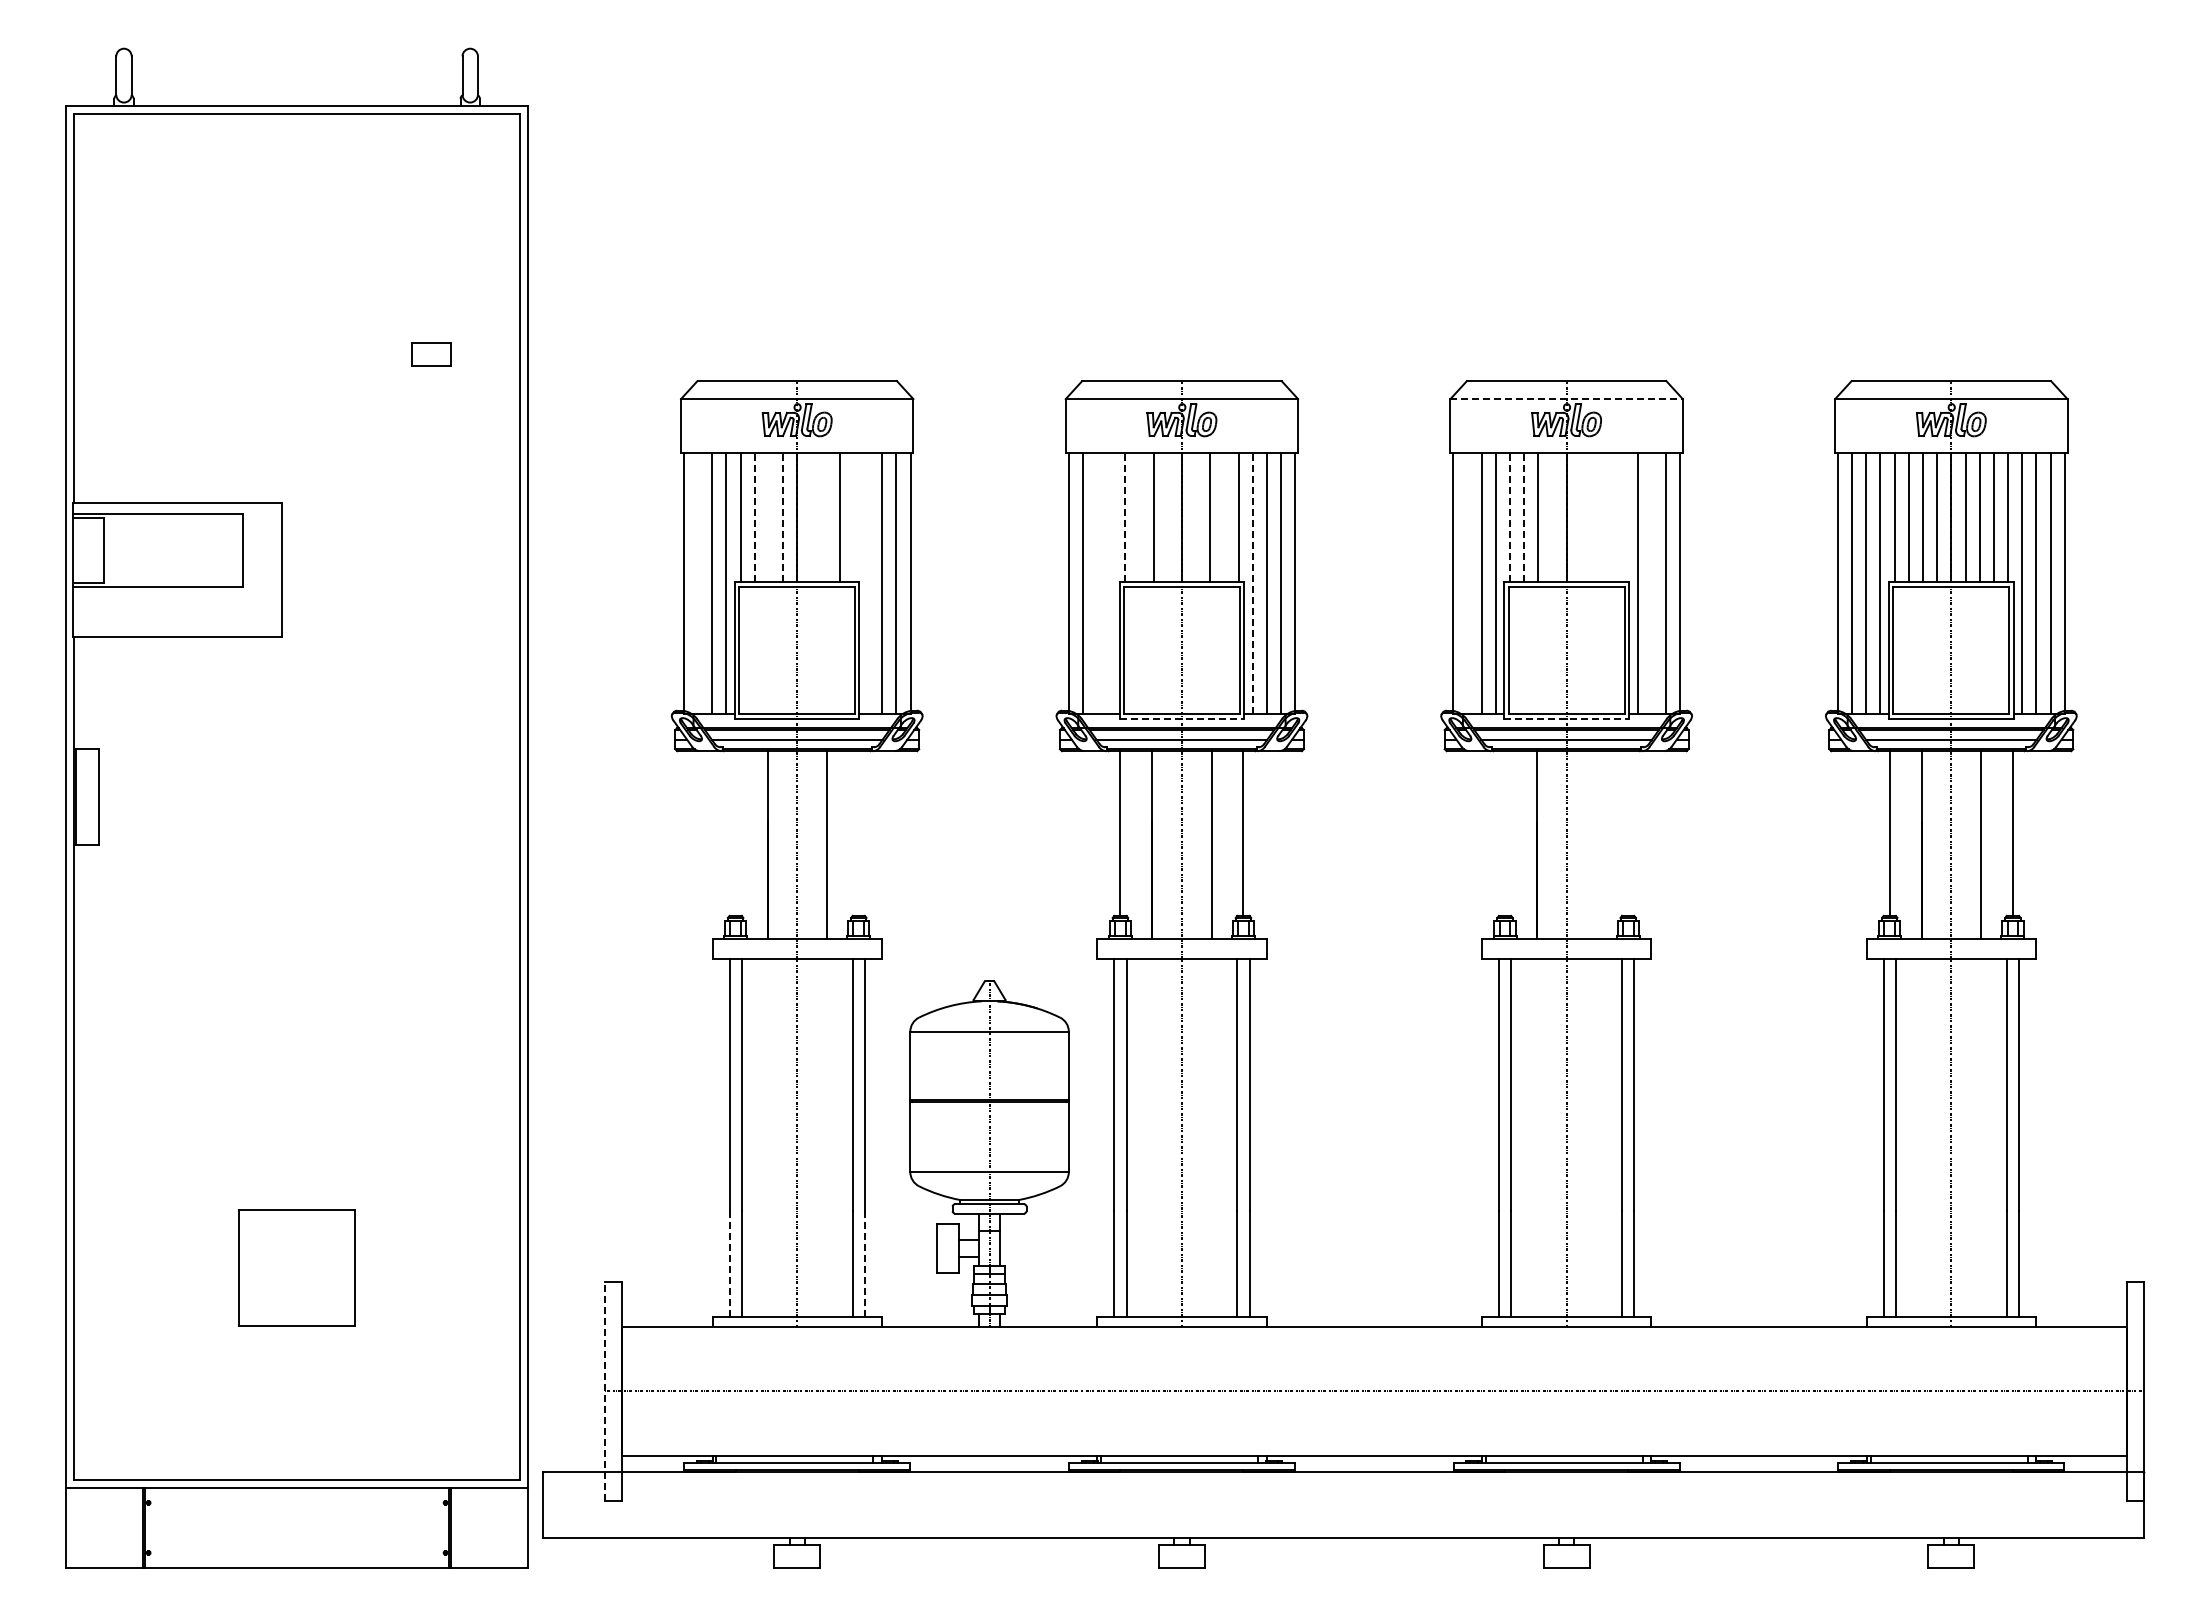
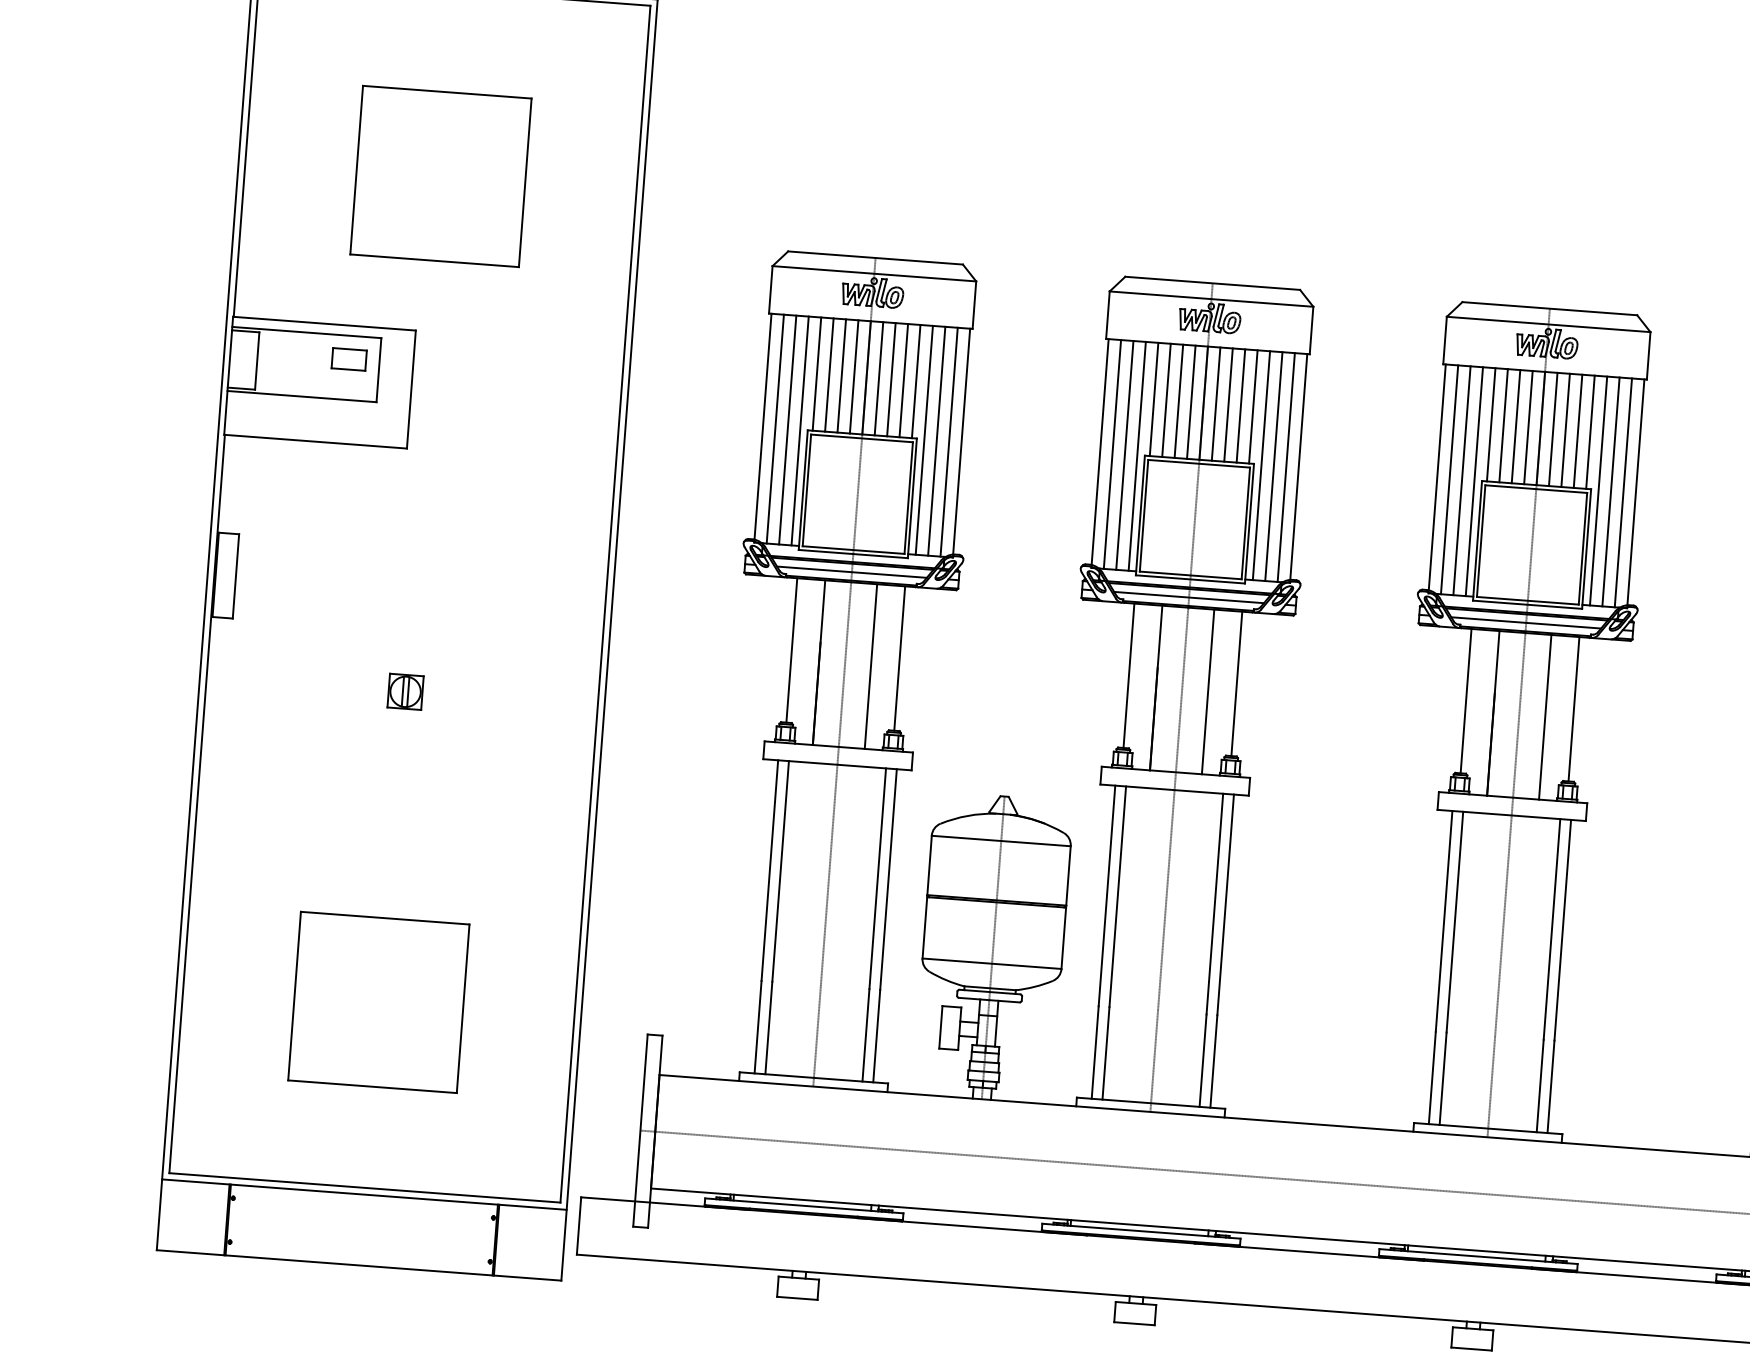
part: (296, 325) -> (440, 176), added
part: (431, 354) -> (349, 359), moved
line: (1567, 399) -> (1549, 324), dashed -> solid
line: (754, 517) -> (829, 374), dashed -> solid
line: (768, 517) -> (841, 375), added
line: (783, 517) -> (854, 376), dashed -> solid
line: (811, 517) -> (879, 378), added
line: (825, 517) -> (891, 379), added
line: (853, 517) -> (915, 381), added
line: (1125, 517) -> (1154, 399), dashed -> solid
line: (1139, 517) -> (1166, 400), added
line: (1167, 517) -> (1191, 401), added
line: (1196, 517) -> (1216, 403), added
line: (1224, 517) -> (1241, 405), added
line: (1510, 517) -> (1491, 424), dashed -> solid
line: (1524, 517) -> (1503, 425), dashed -> solid
line: (1552, 517) -> (1528, 427), added
line: (1580, 517) -> (1552, 429), added
line: (1594, 517) -> (1565, 430), added
line: (1609, 517) -> (1578, 431), added
line: (1623, 517) -> (1590, 431), added
line: (698, 583) -> (775, 428), added
line: (868, 583) -> (924, 440), added
line: (1096, 583) -> (1124, 455), added
line: (1111, 583) -> (1137, 456), added
line: (1252, 583) -> (1261, 465), dashed -> solid
line: (1467, 583) -> (1449, 479), added
line: (1651, 583) -> (1610, 491), added
line: (1182, 718) -> (1190, 579), dashed -> solid
line: (1567, 718) -> (1528, 604), dashed -> solid
line: (735, 833) -> (791, 650), added
line: (858, 833) -> (899, 658), added
line: (1505, 833) -> (1466, 701), added
line: (1628, 833) -> (1574, 709), added
line: (1596, 845) -> (1545, 717), added
part: (300, 913) -> (405, 691), added
line: (729, 1263) -> (758, 1026), dashed -> solid
line: (864, 1263) -> (876, 1035), dashed -> solid
part: (296, 1267) -> (378, 1001), size x1.67
line: (604, 1391) -> (640, 1130), dashed -> solid

